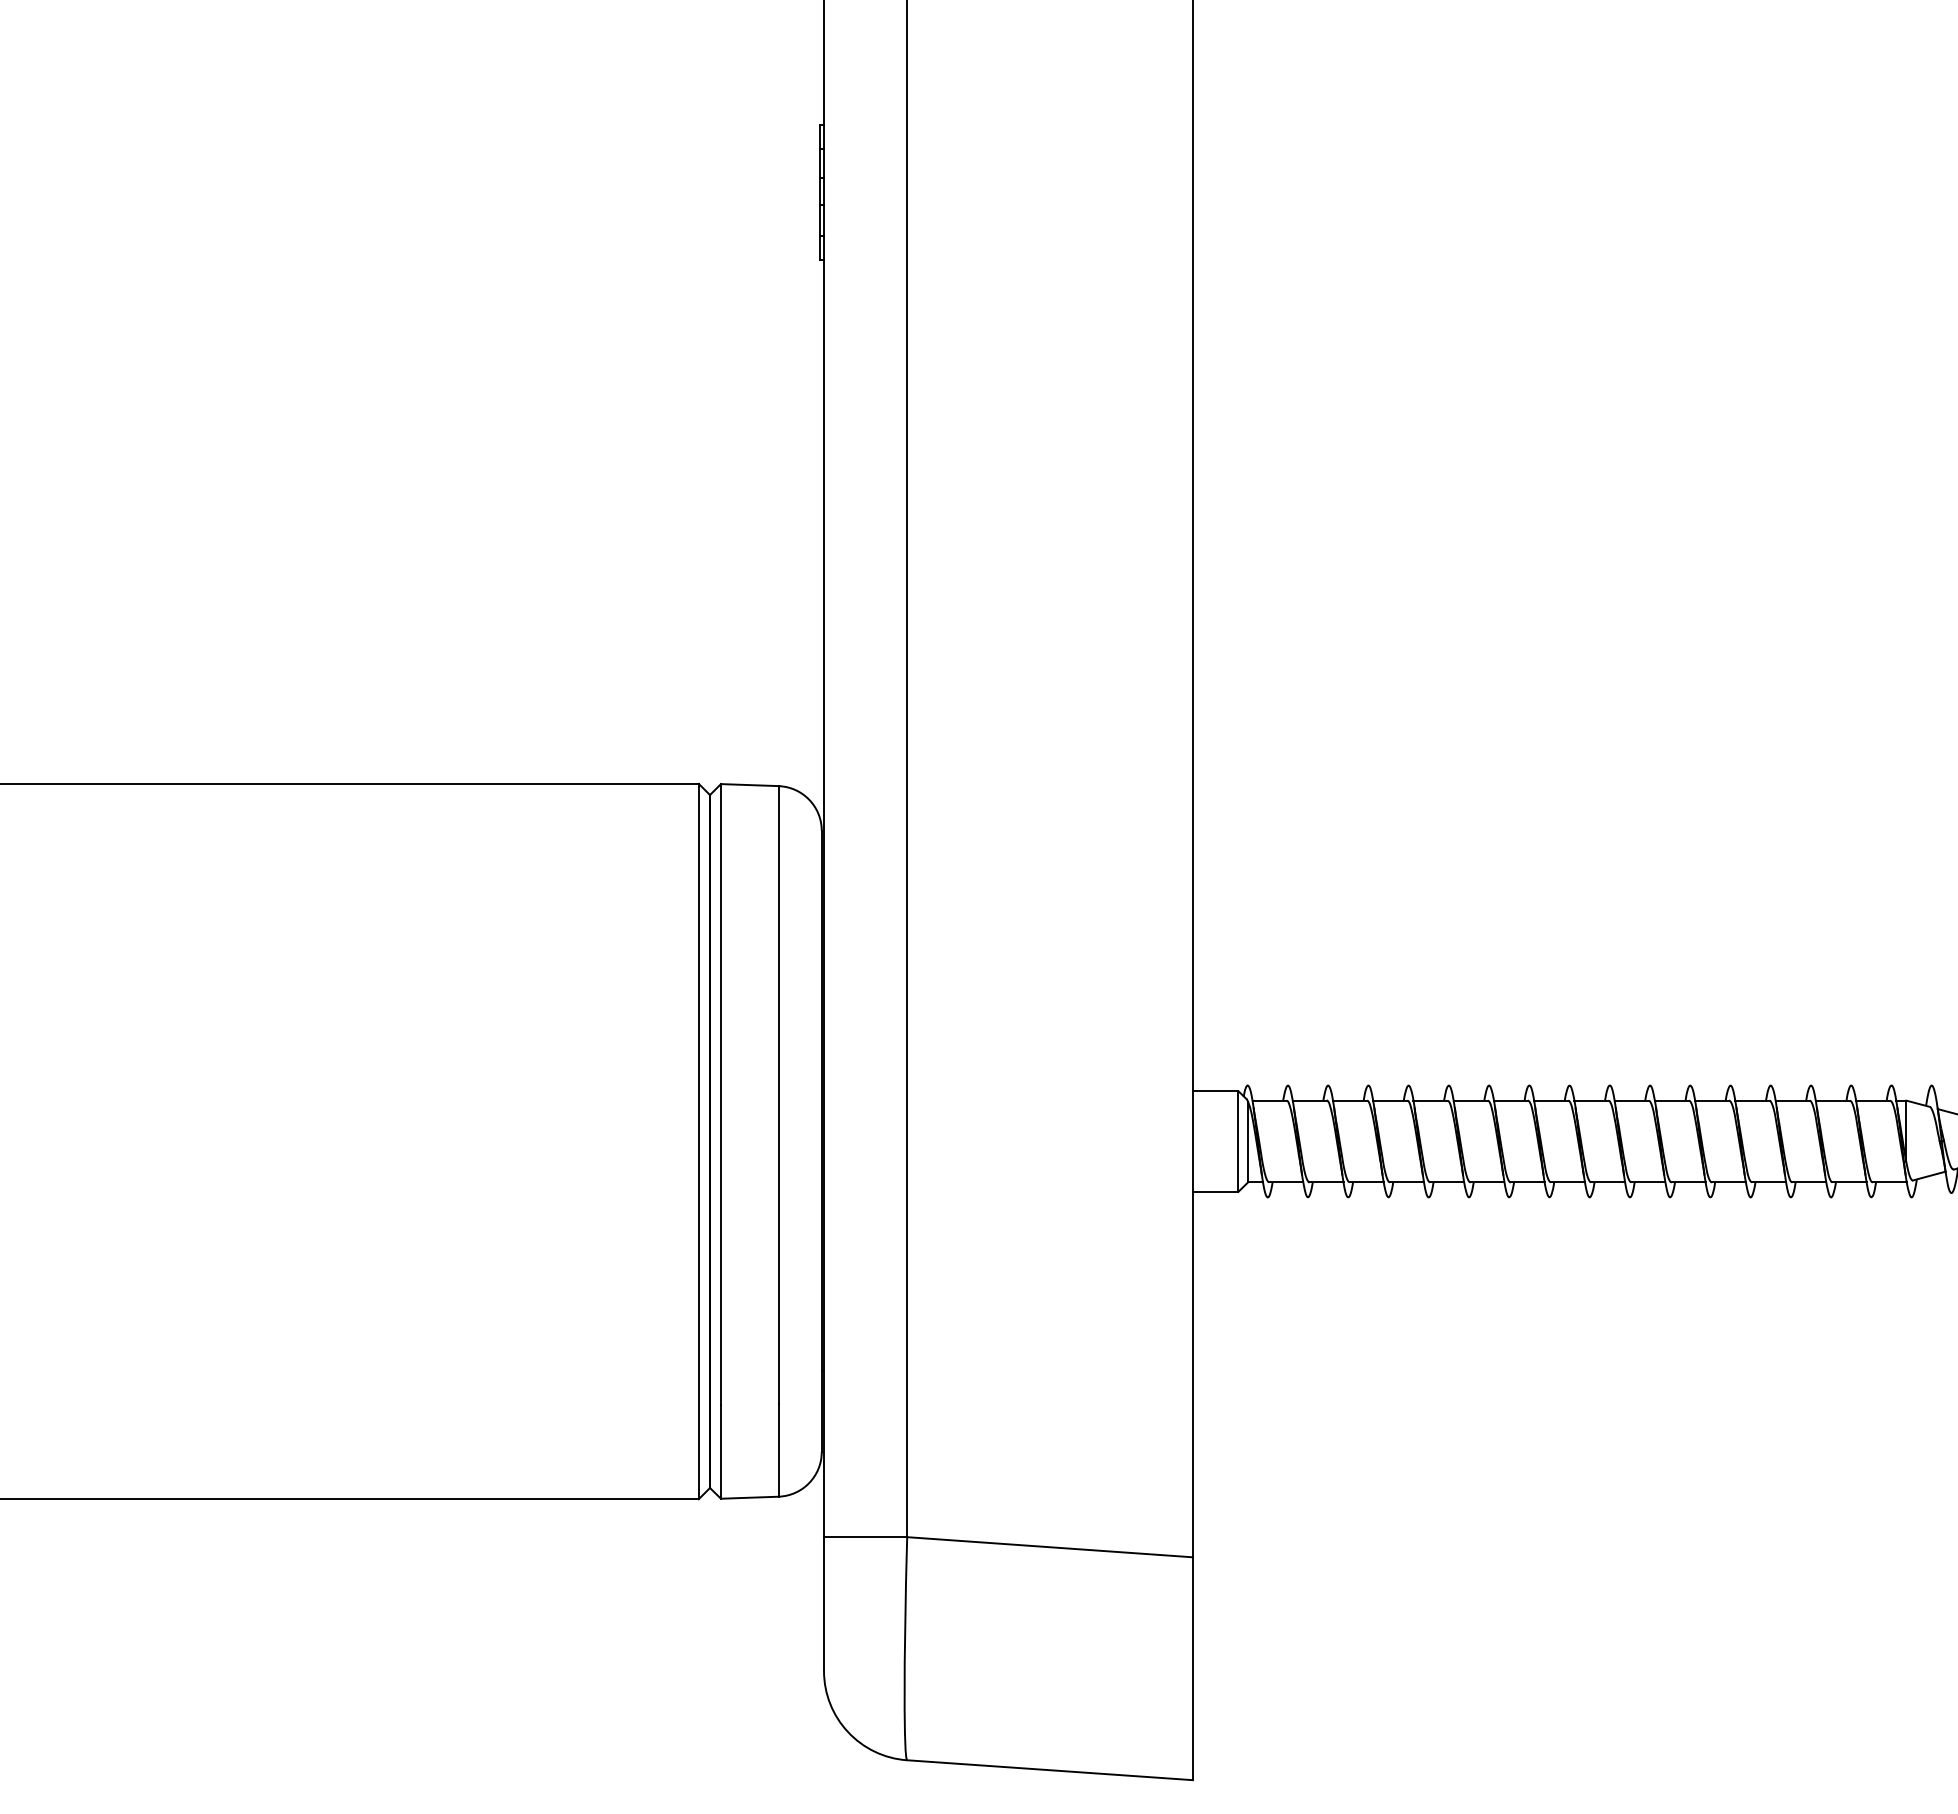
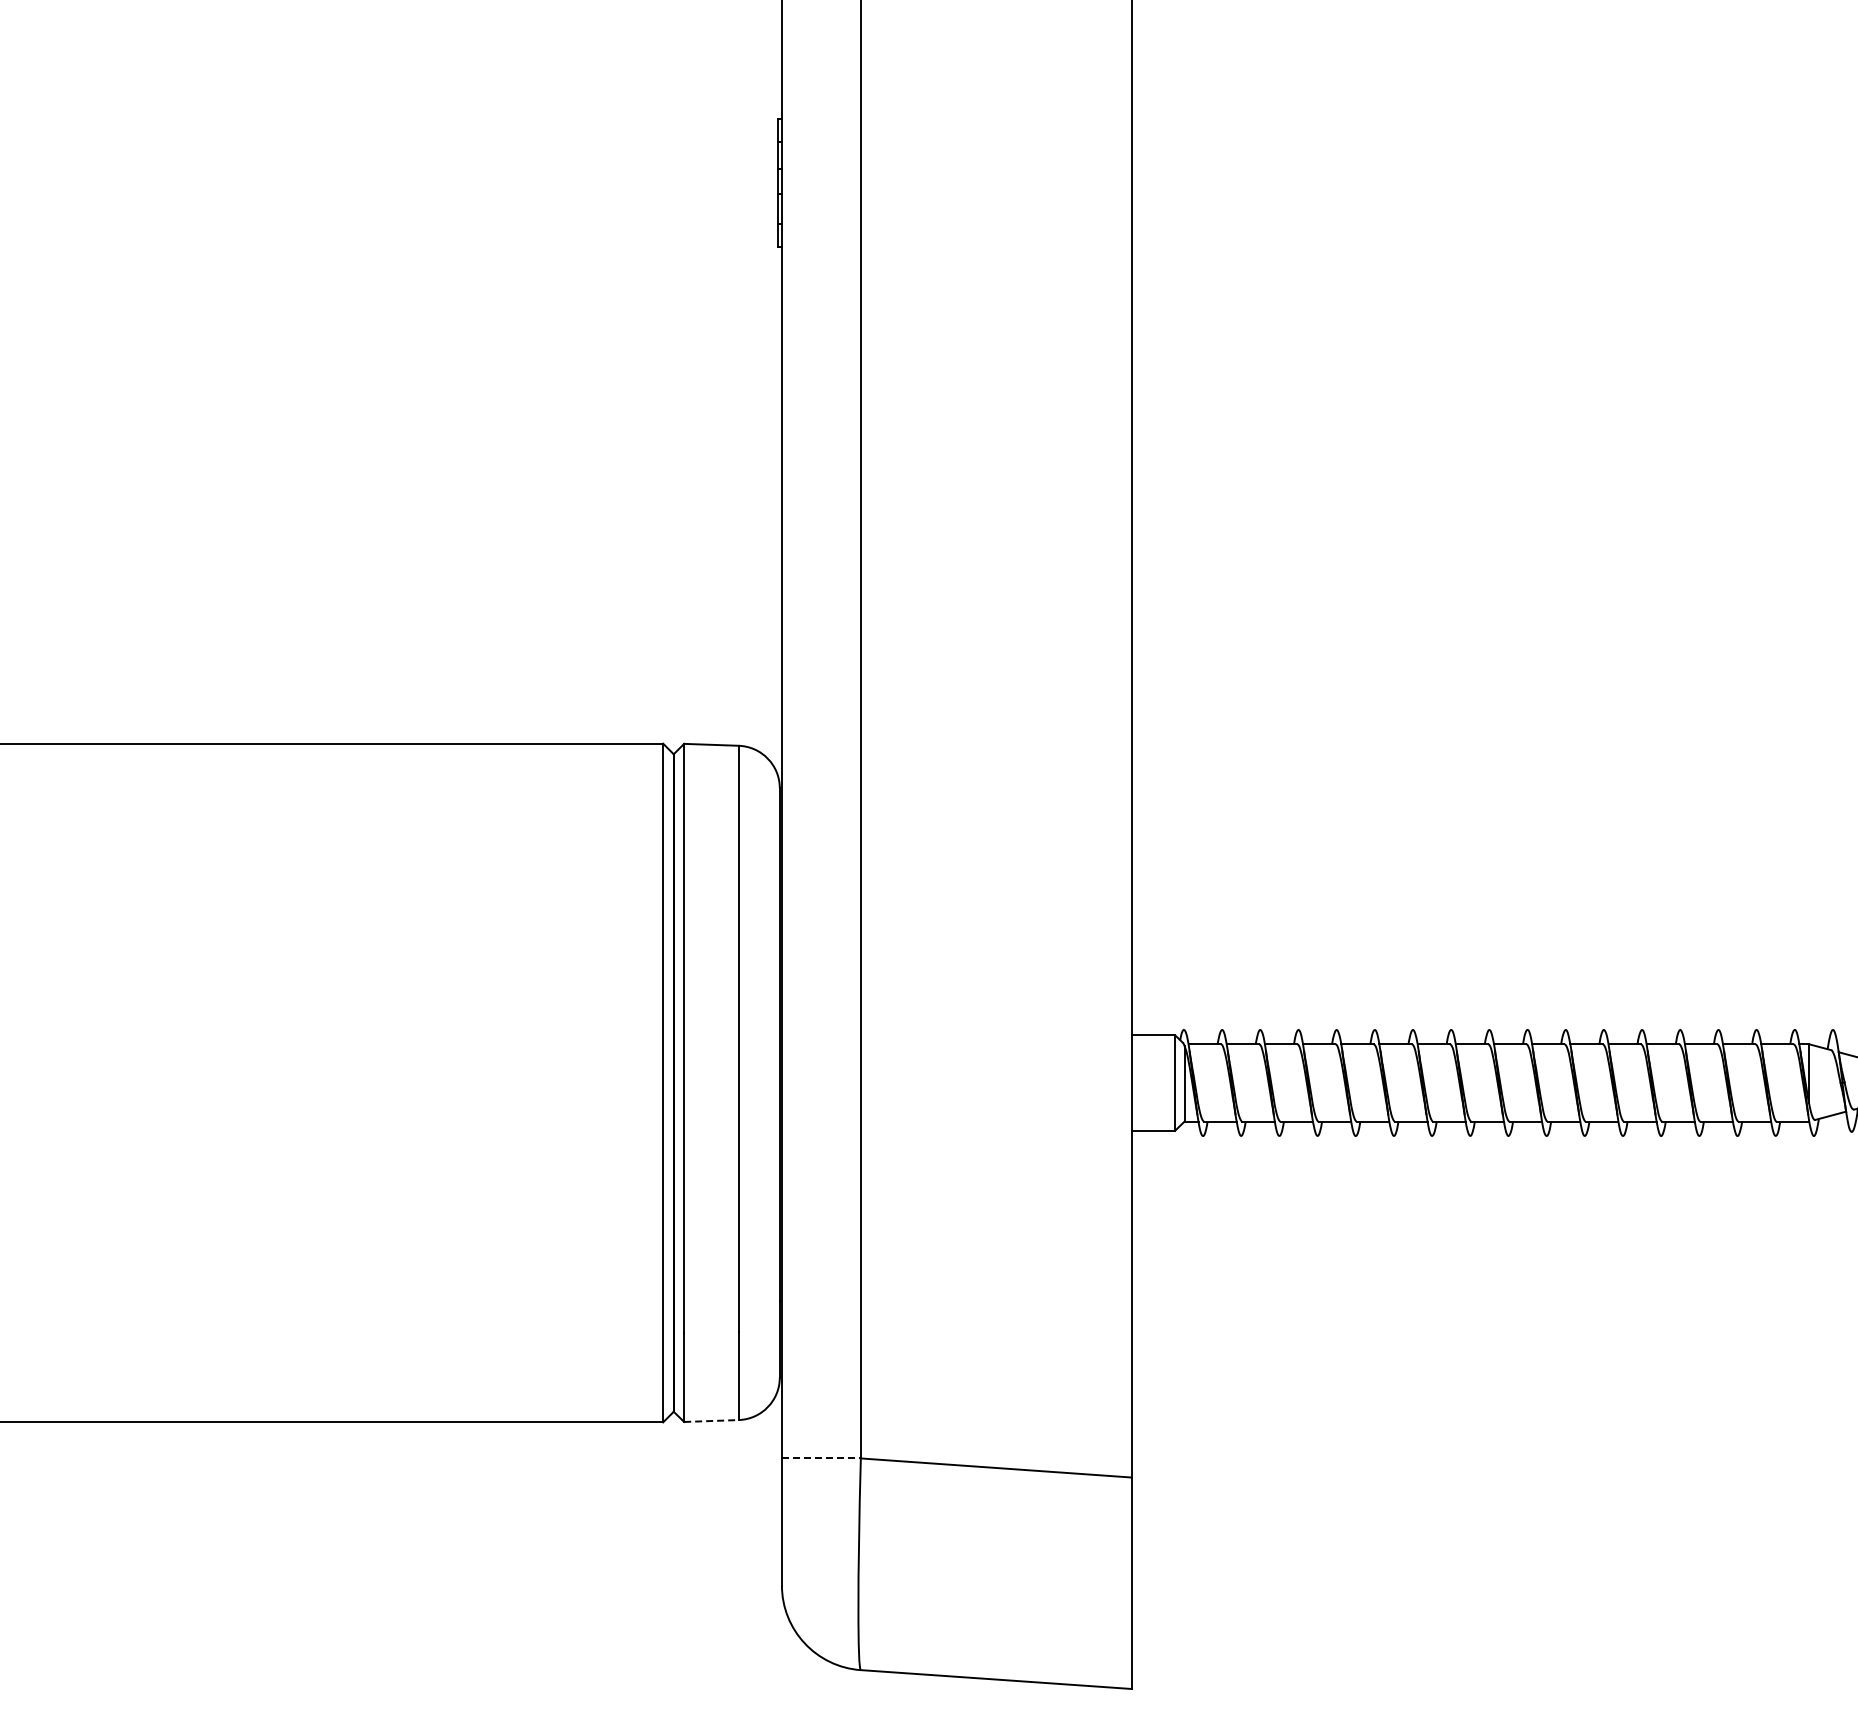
line: (750, 1498) -> (712, 1421), solid -> dashed
line: (865, 1537) -> (821, 1458), solid -> dashed

